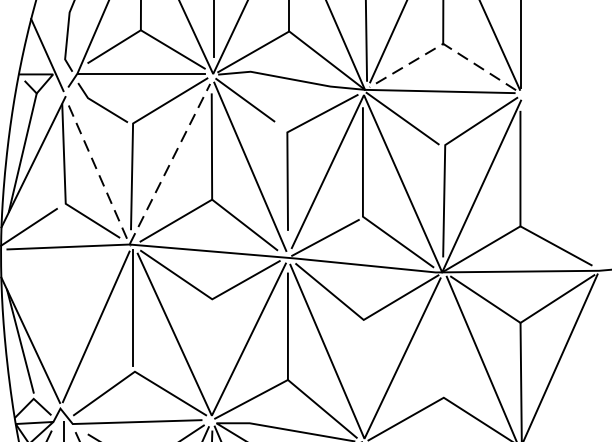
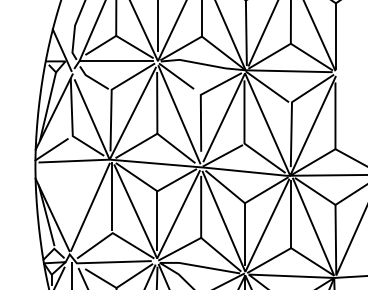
line: (442, 43) -> (290, 43), dashed -> solid
line: (134, 233) -> (112, 153), dashed -> solid
line: (444, 339) -> (291, 214), added
line: (212, 349) -> (157, 220), added
line: (362, 374) -> (244, 234), added

